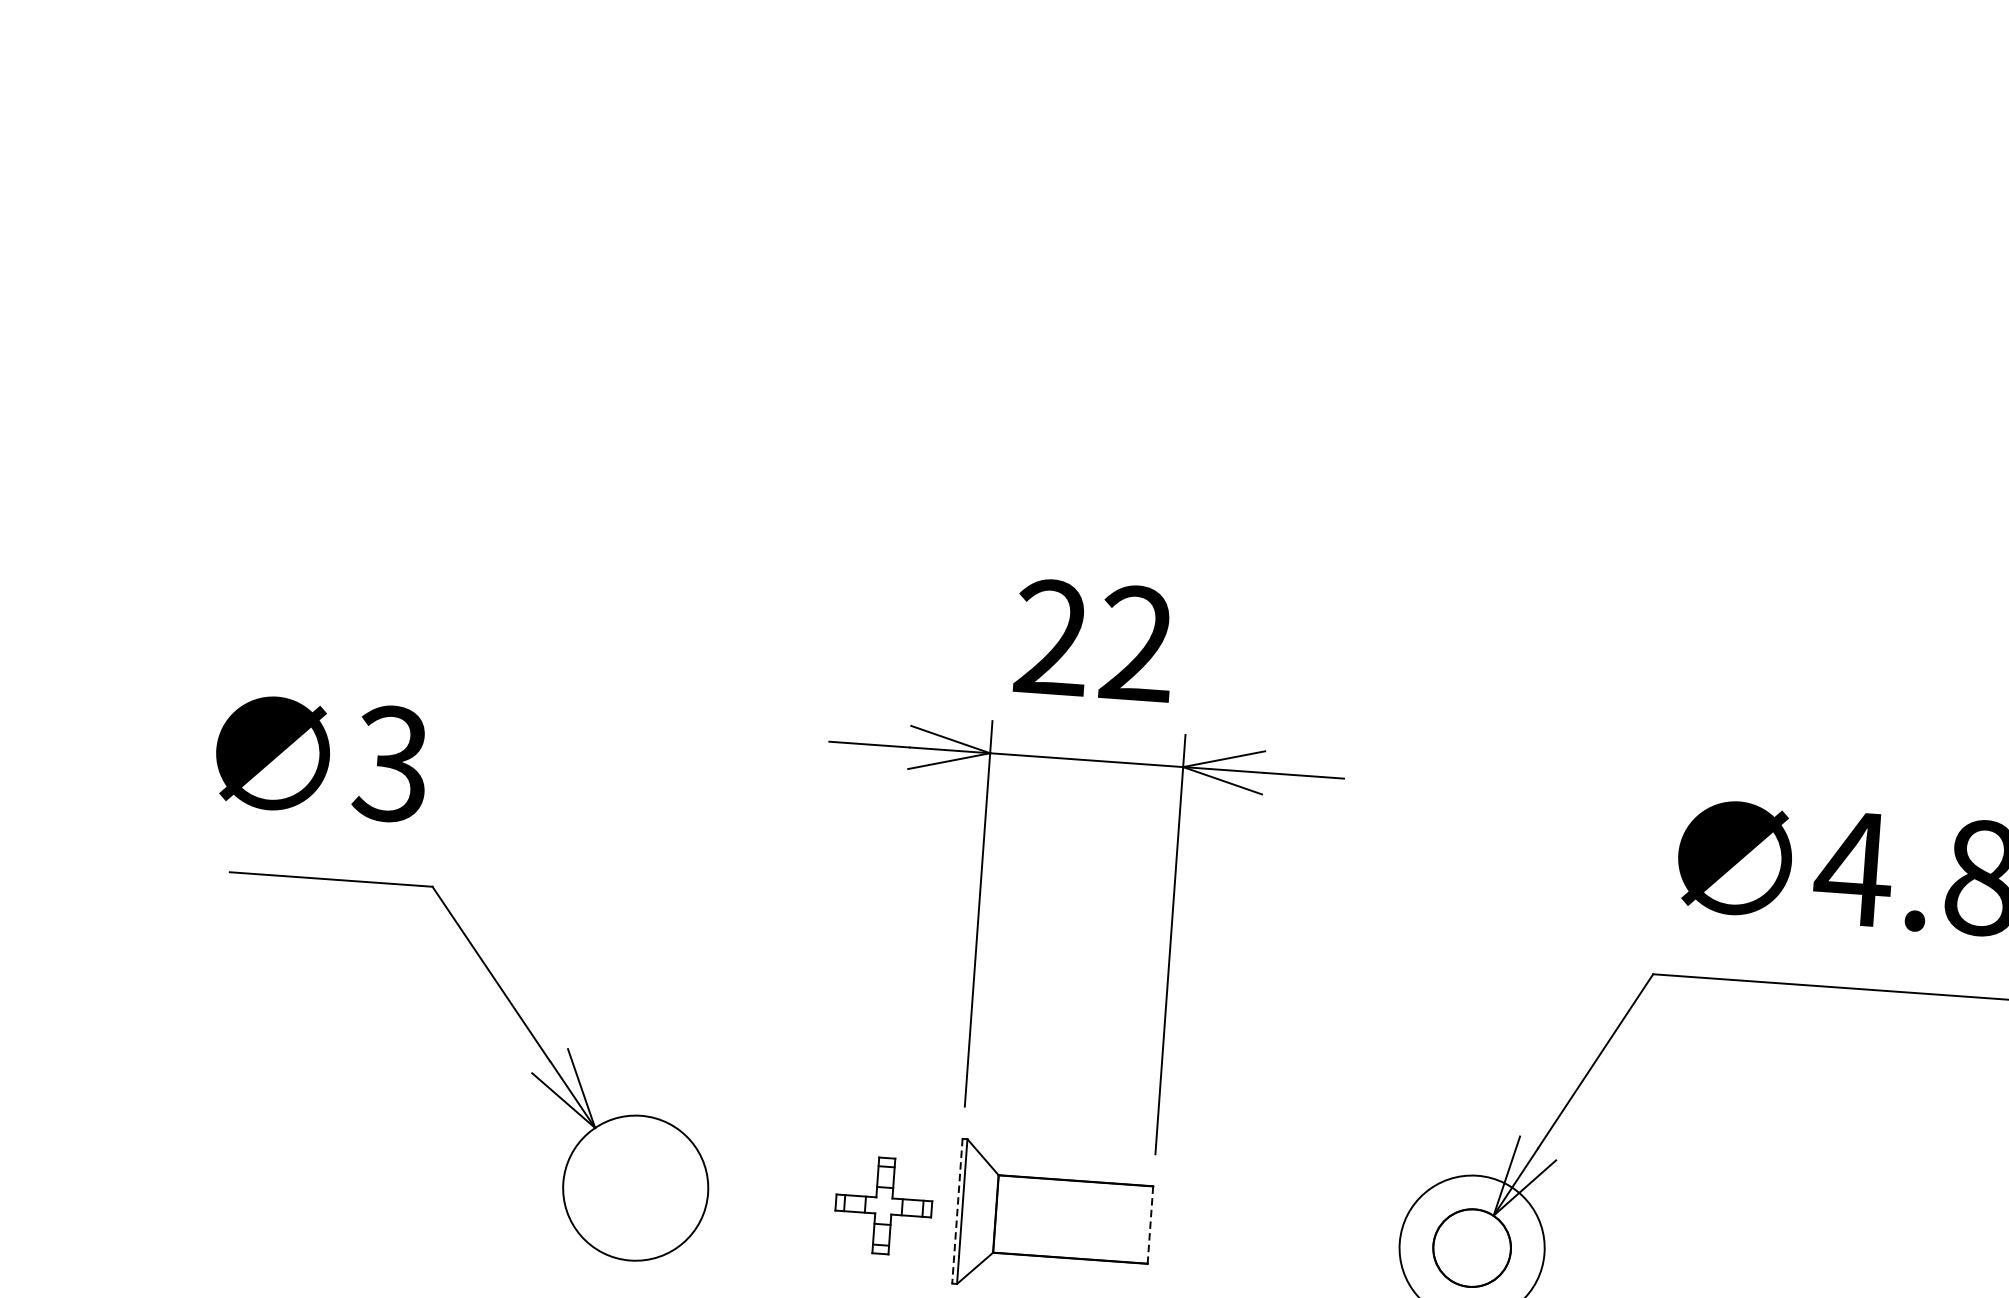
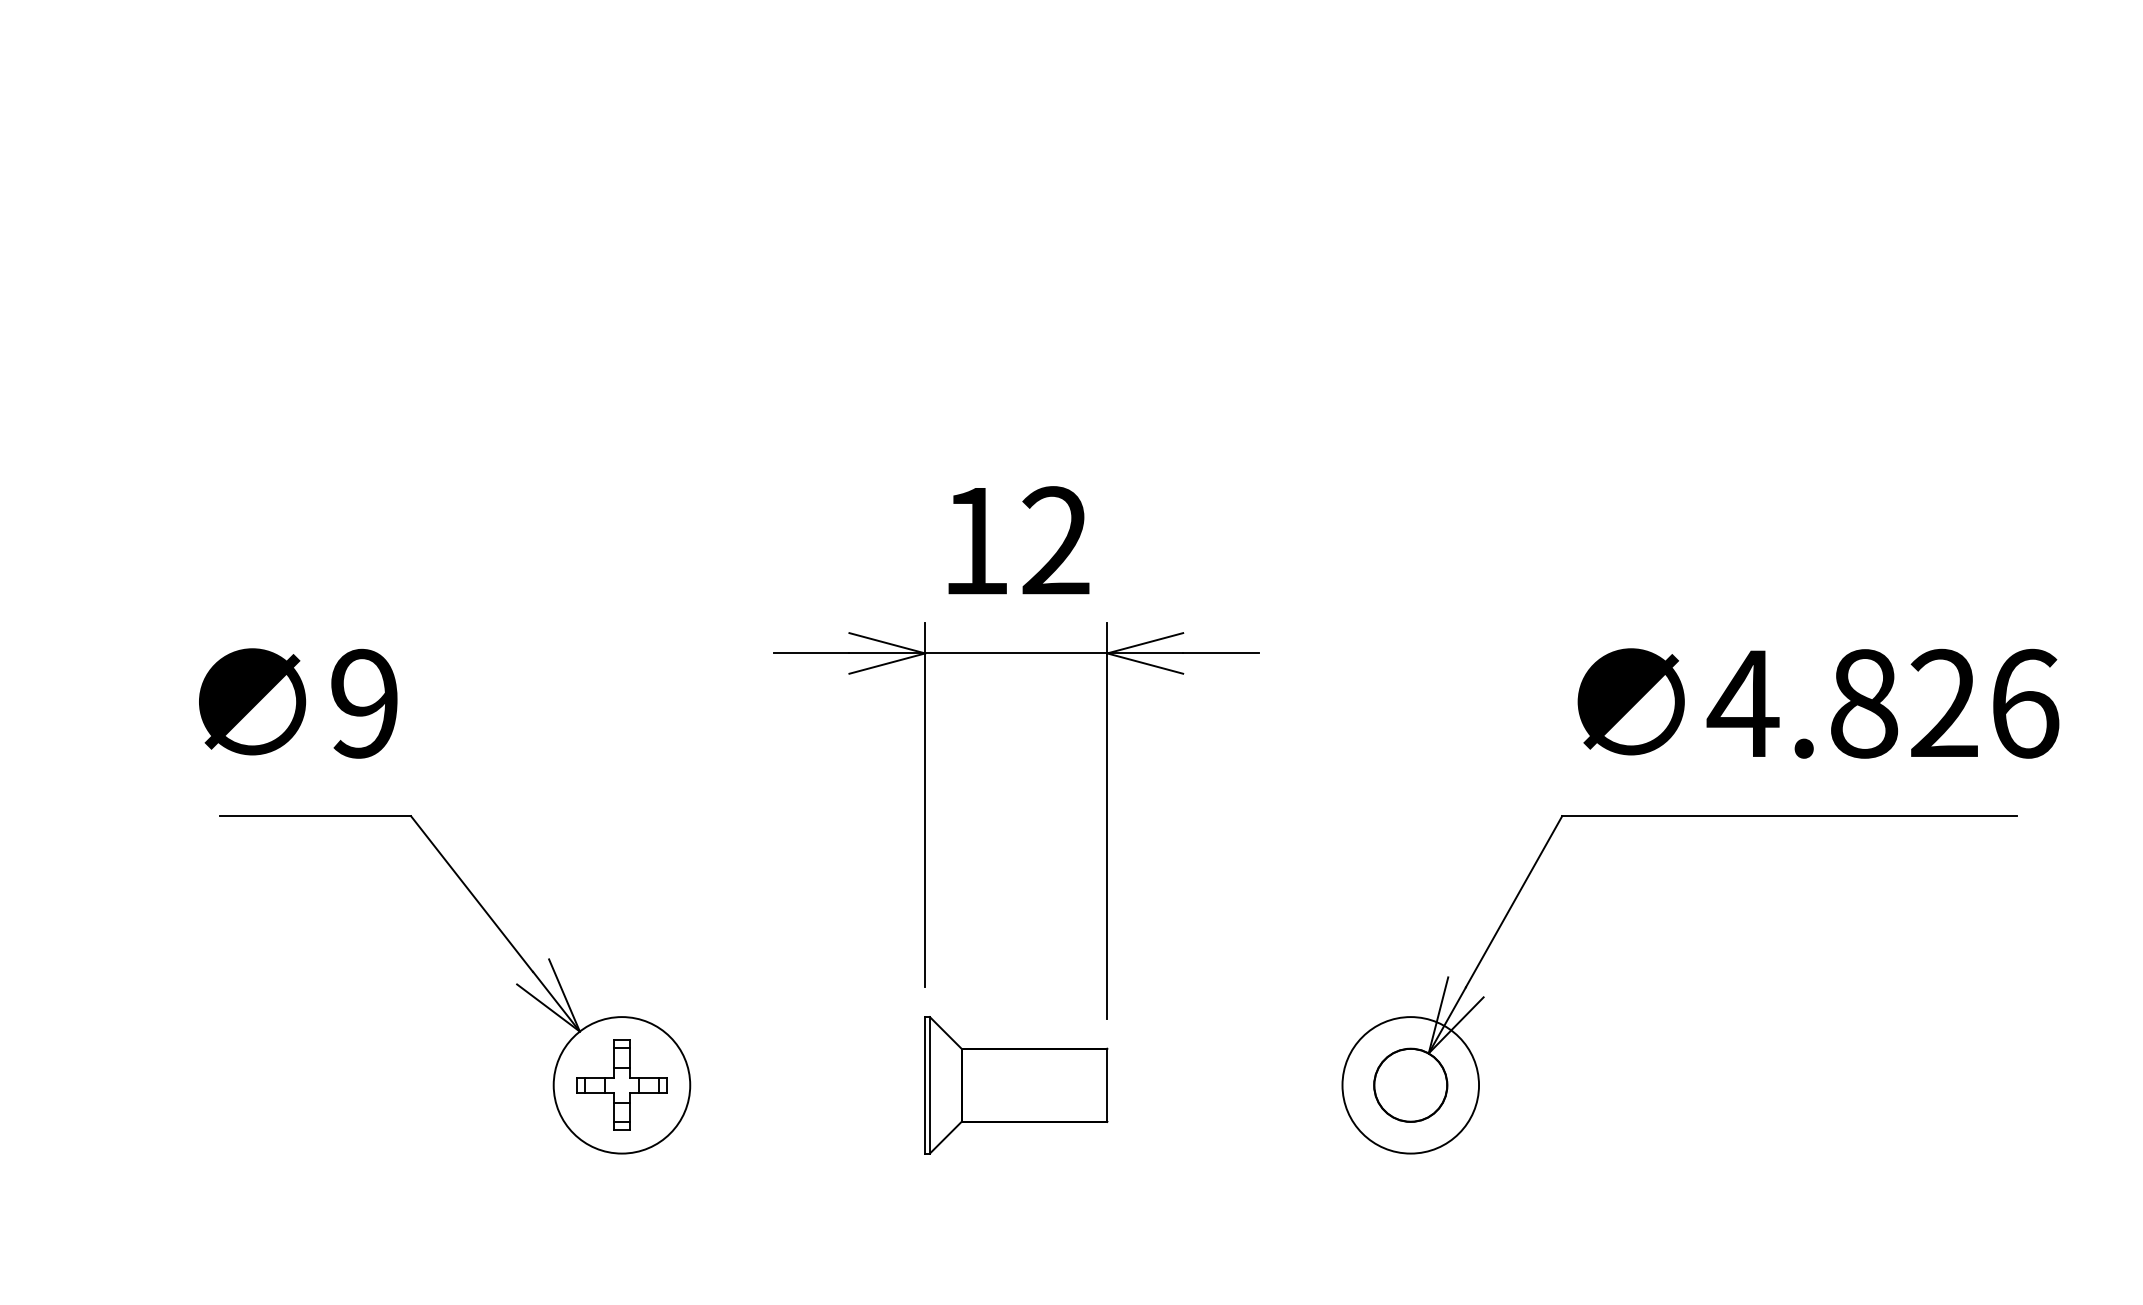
text: (1051, 637) -> (975, 540), 22 -> 12
text: (390, 763) -> (363, 703), 3 -> 9
part: (883, 1205) -> (621, 1084), moved
line: (957, 1211) -> (925, 1085), dashed -> solid
line: (1150, 1225) -> (1107, 1085), dashed -> solid

